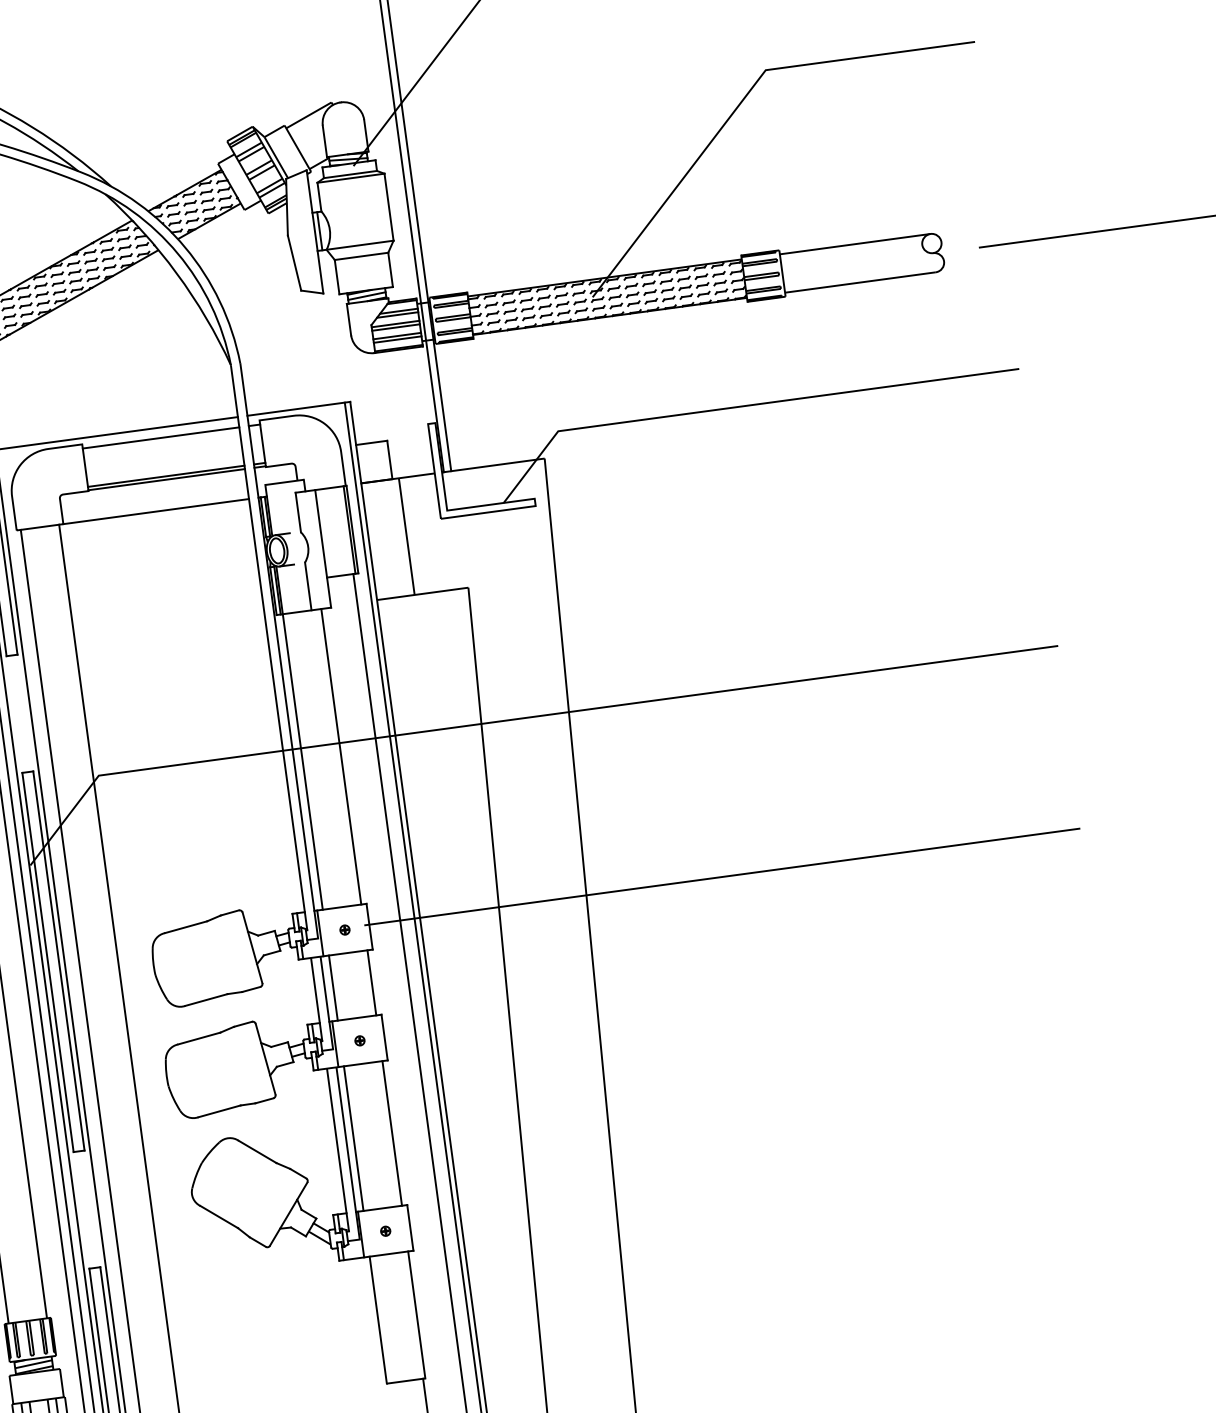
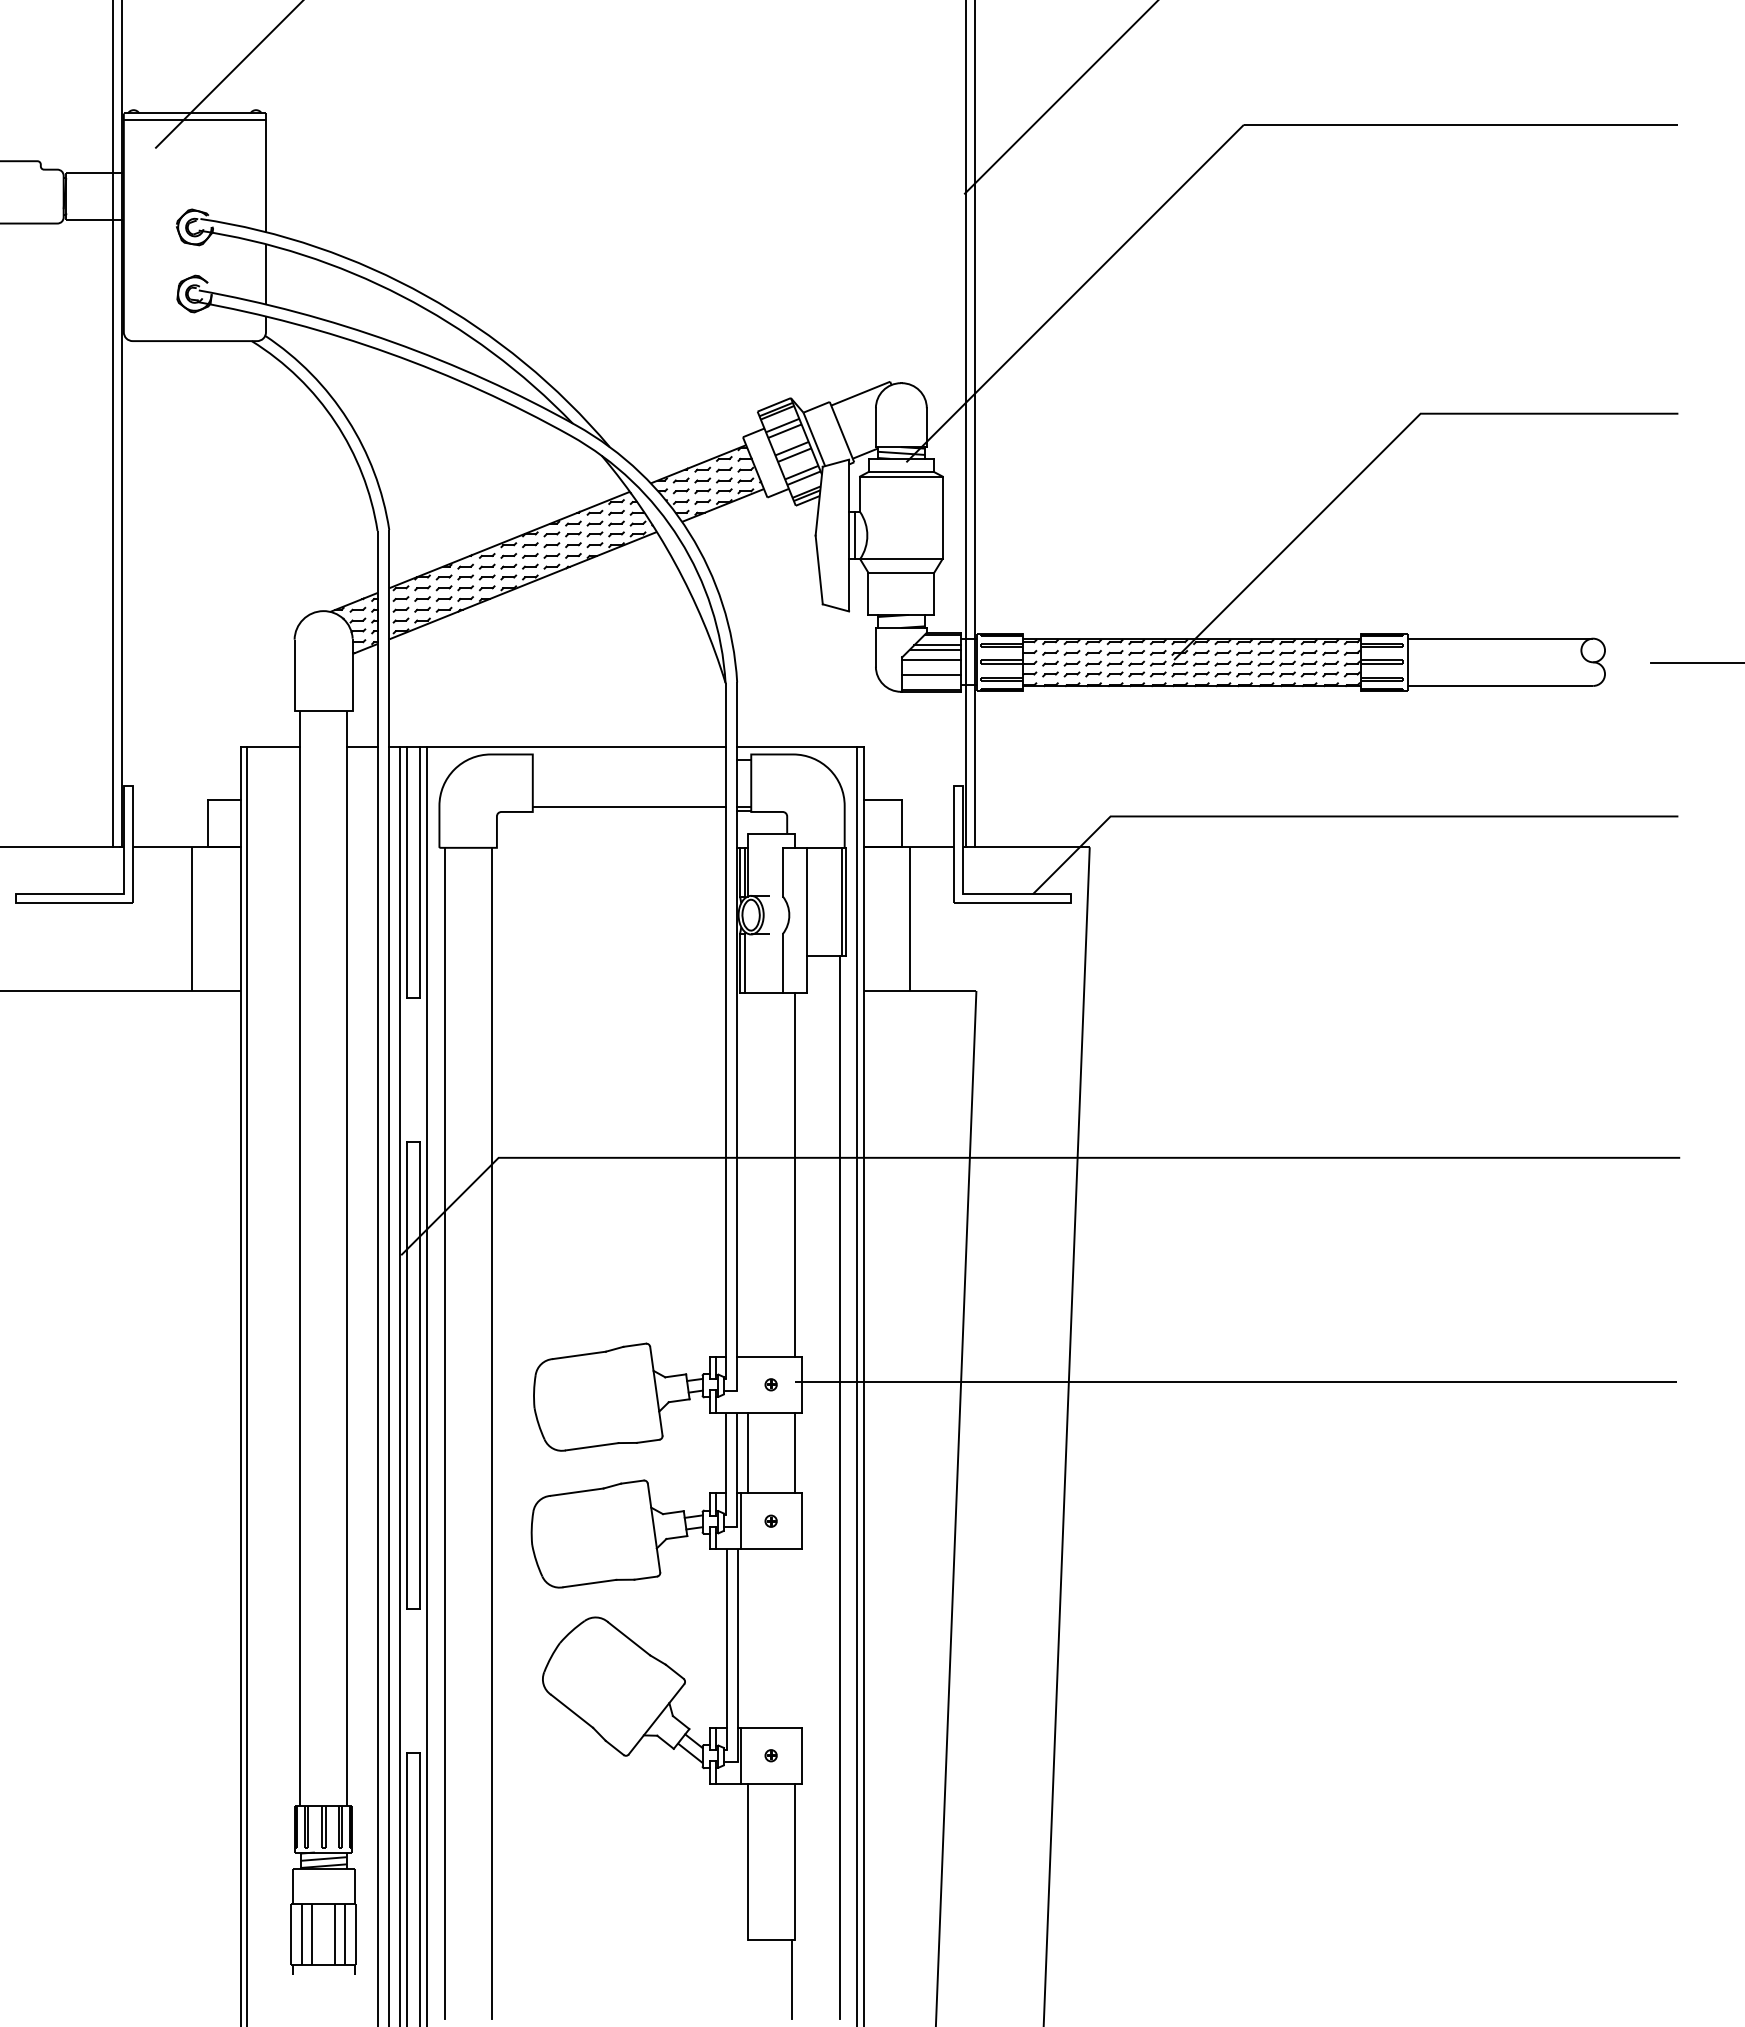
line: (367, 295) -> (901, 621), removed
line: (396, 327) -> (931, 664), removed
line: (397, 339) -> (931, 679), removed
line: (160, 437) -> (628, 759), removed
line: (166, 479) -> (628, 810), removed
line: (155, 511) -> (610, 847), removed
line: (299, 737) -> (747, 1144), removed
line: (320, 933) -> (740, 1384), removed
line: (392, 1133) -> (795, 1638), removed
line: (353, 1138) -> (747, 1638), removed

